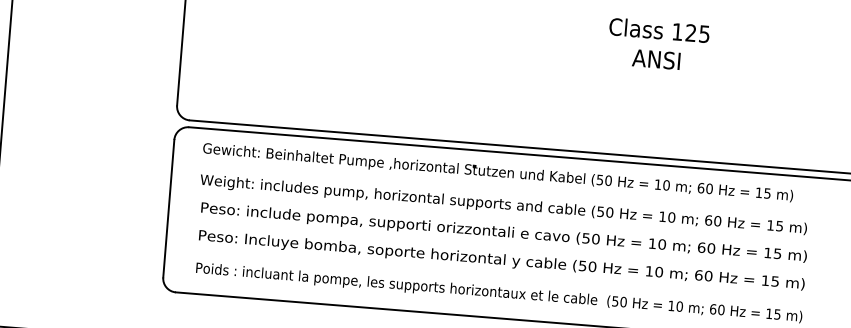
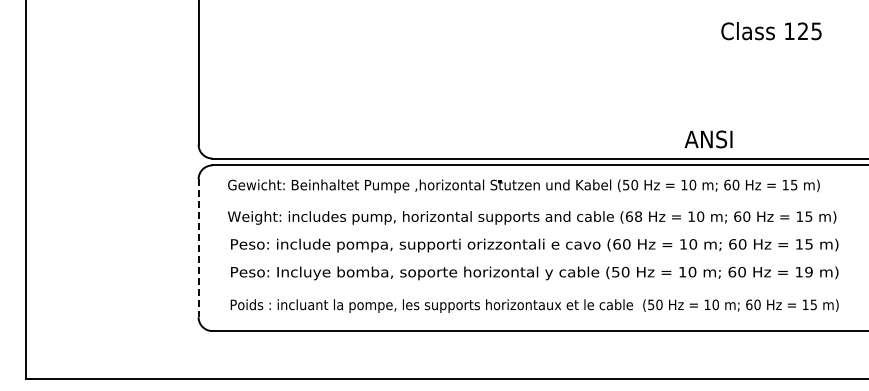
text: (659, 30) -> (771, 31), moved
text: (656, 59) -> (708, 139), moved
line: (168, 208) -> (198, 248), solid -> dashed
text: (605, 212) -> (634, 216), (50 -> (68
text: (585, 238) -> (616, 244), (50 -> (60
text: (774, 280) -> (808, 271), 15 -> 19

